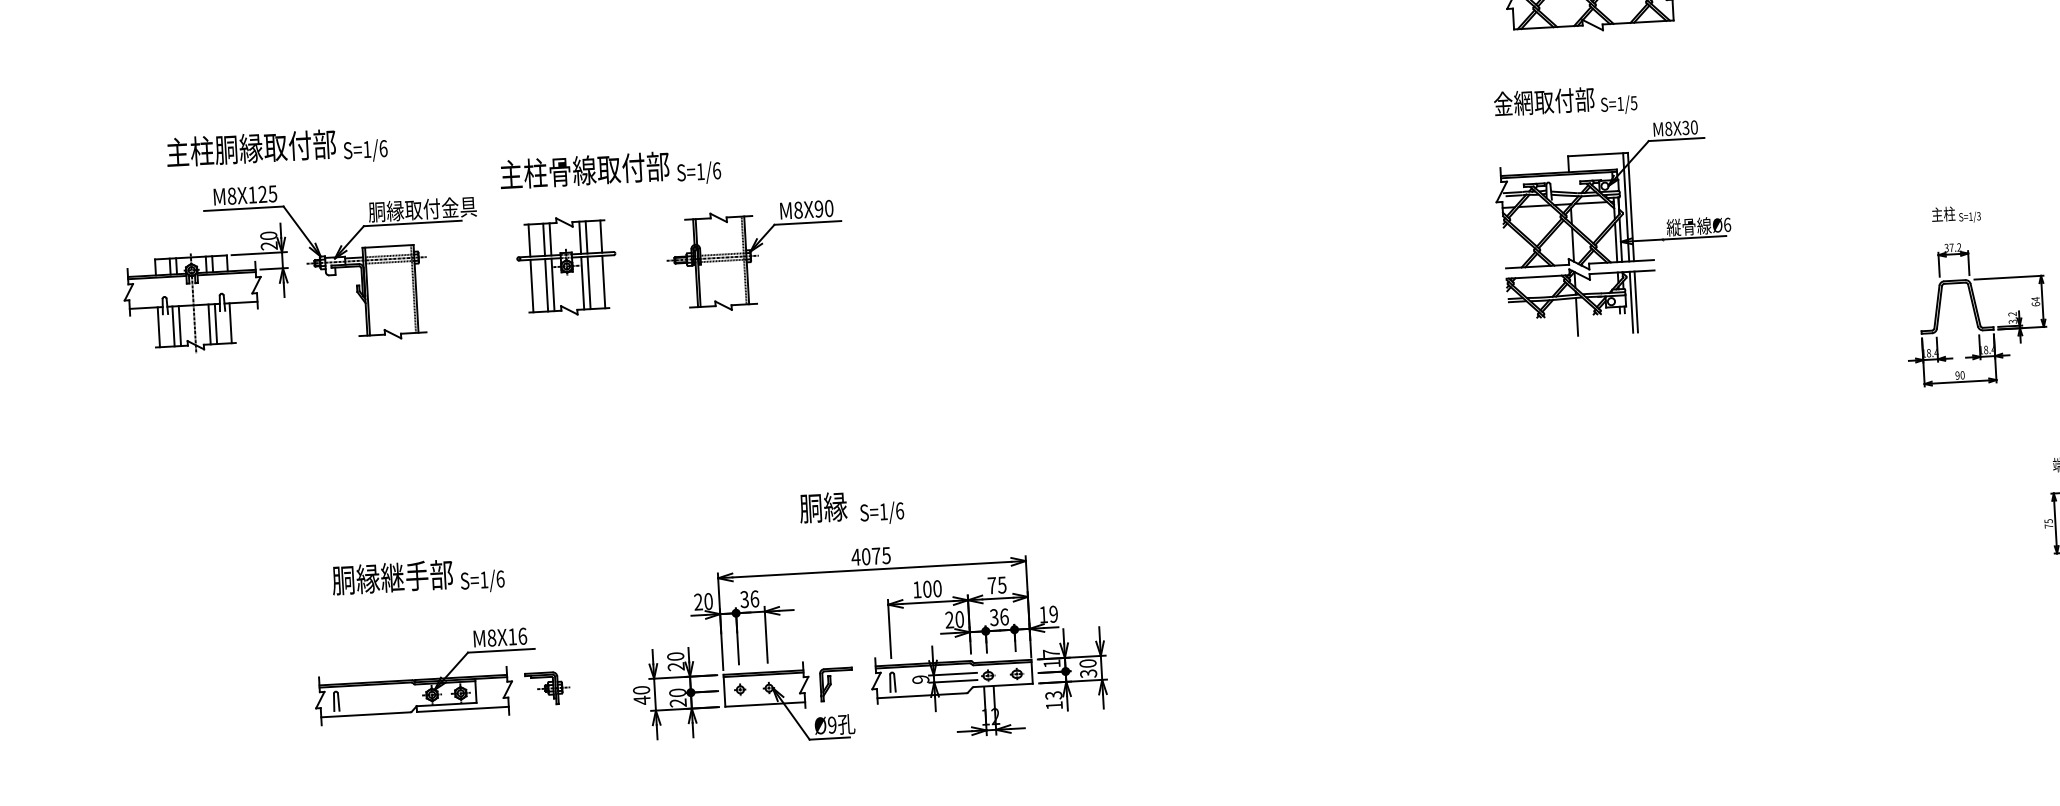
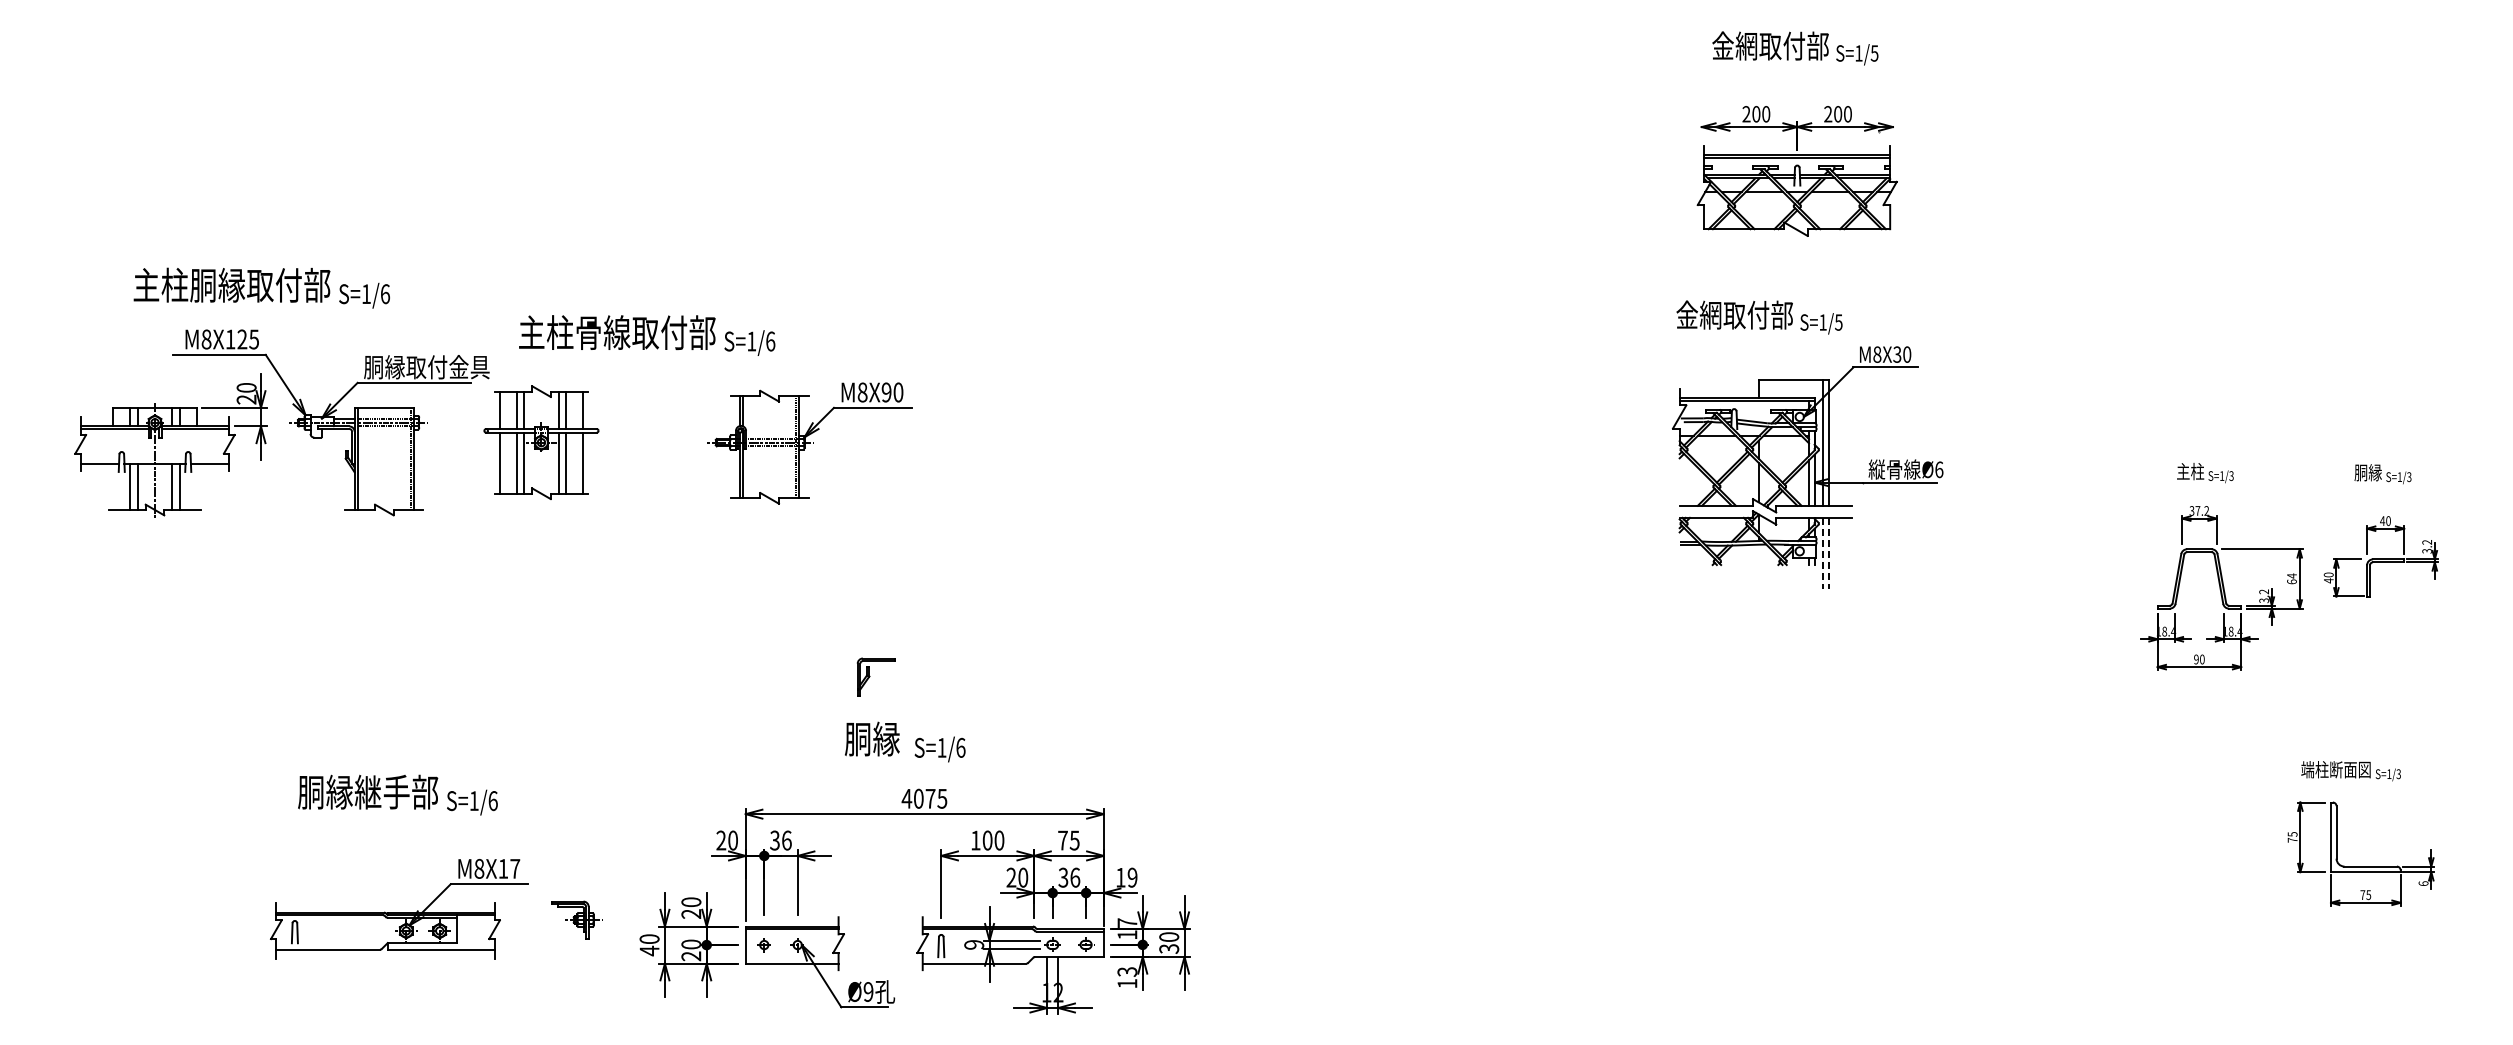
part: (566, 266) -> (541, 442), moved
line: (1631, 302) -> (1822, 553), solid -> dashed
line: (1636, 302) -> (1828, 553), solid -> dashed
line: (1576, 316) -> (1758, 566), removed
line: (230, 323) -> (196, 486), removed
line: (159, 327) -> (113, 486), removed
text: (522, 636) -> (515, 868), M8X16 -> M8X17
part: (835, 684) -> (875, 676), moved
part: (547, 688) -> (576, 919), moved

